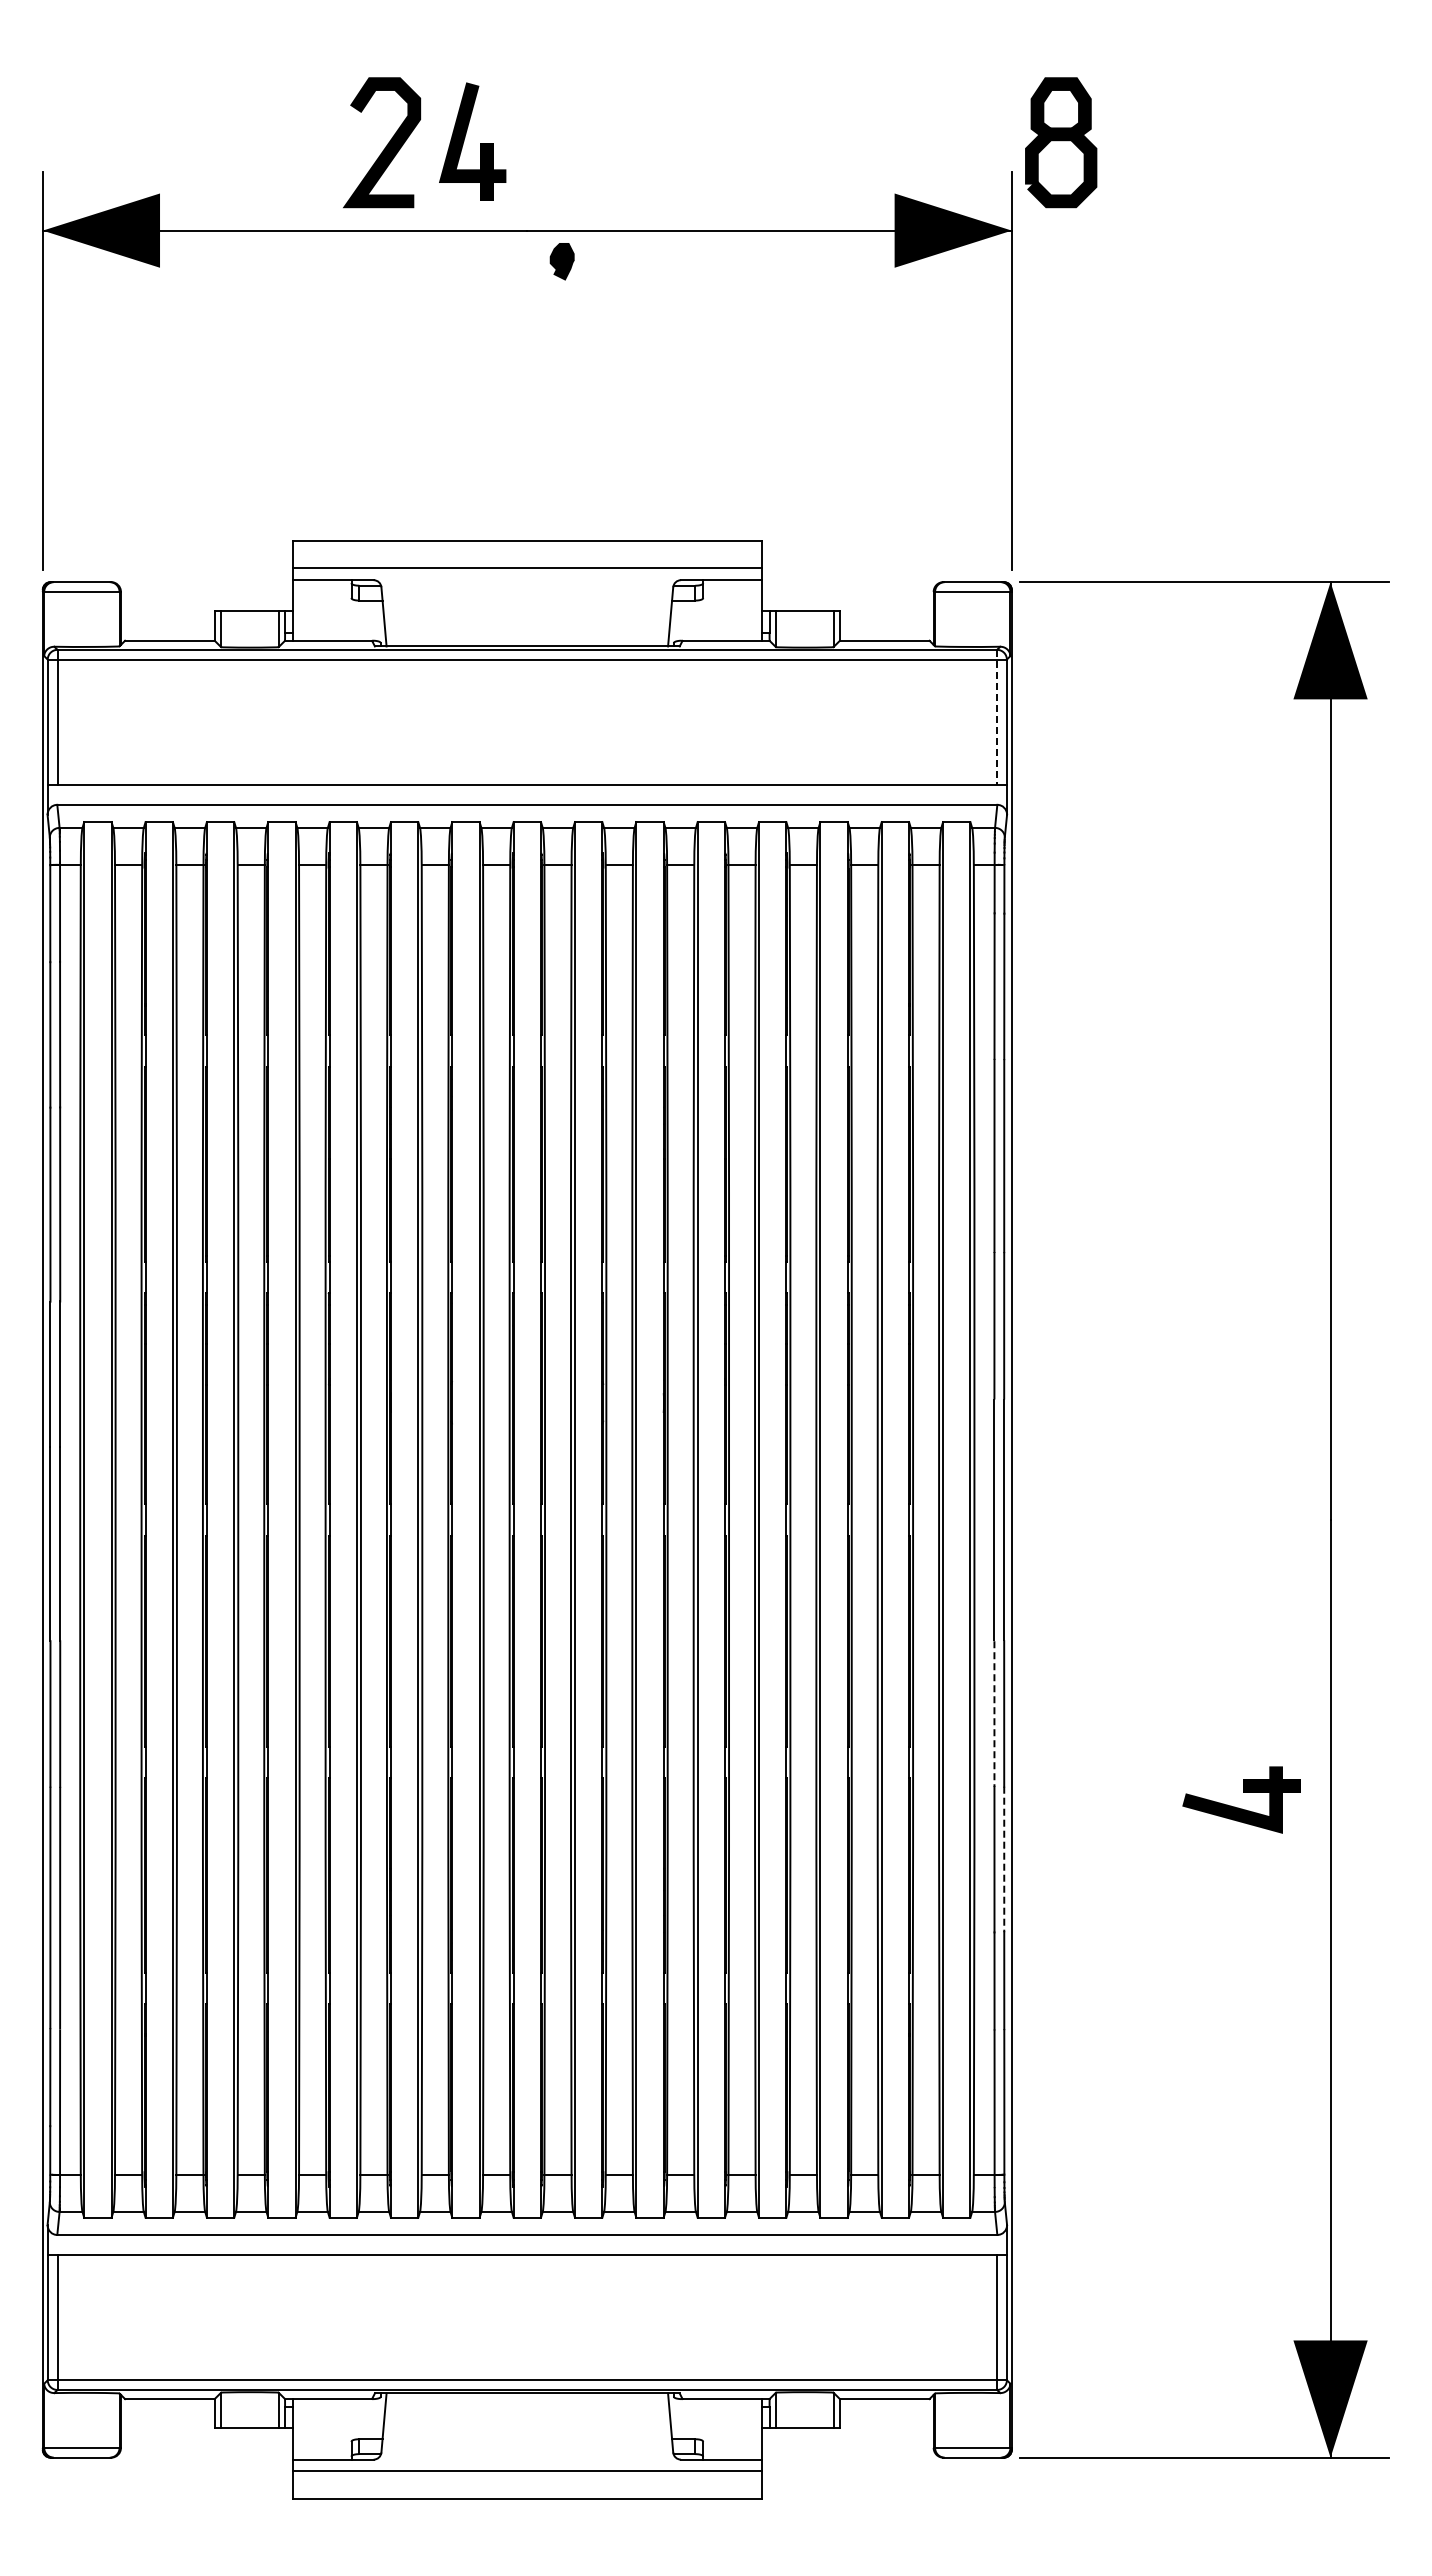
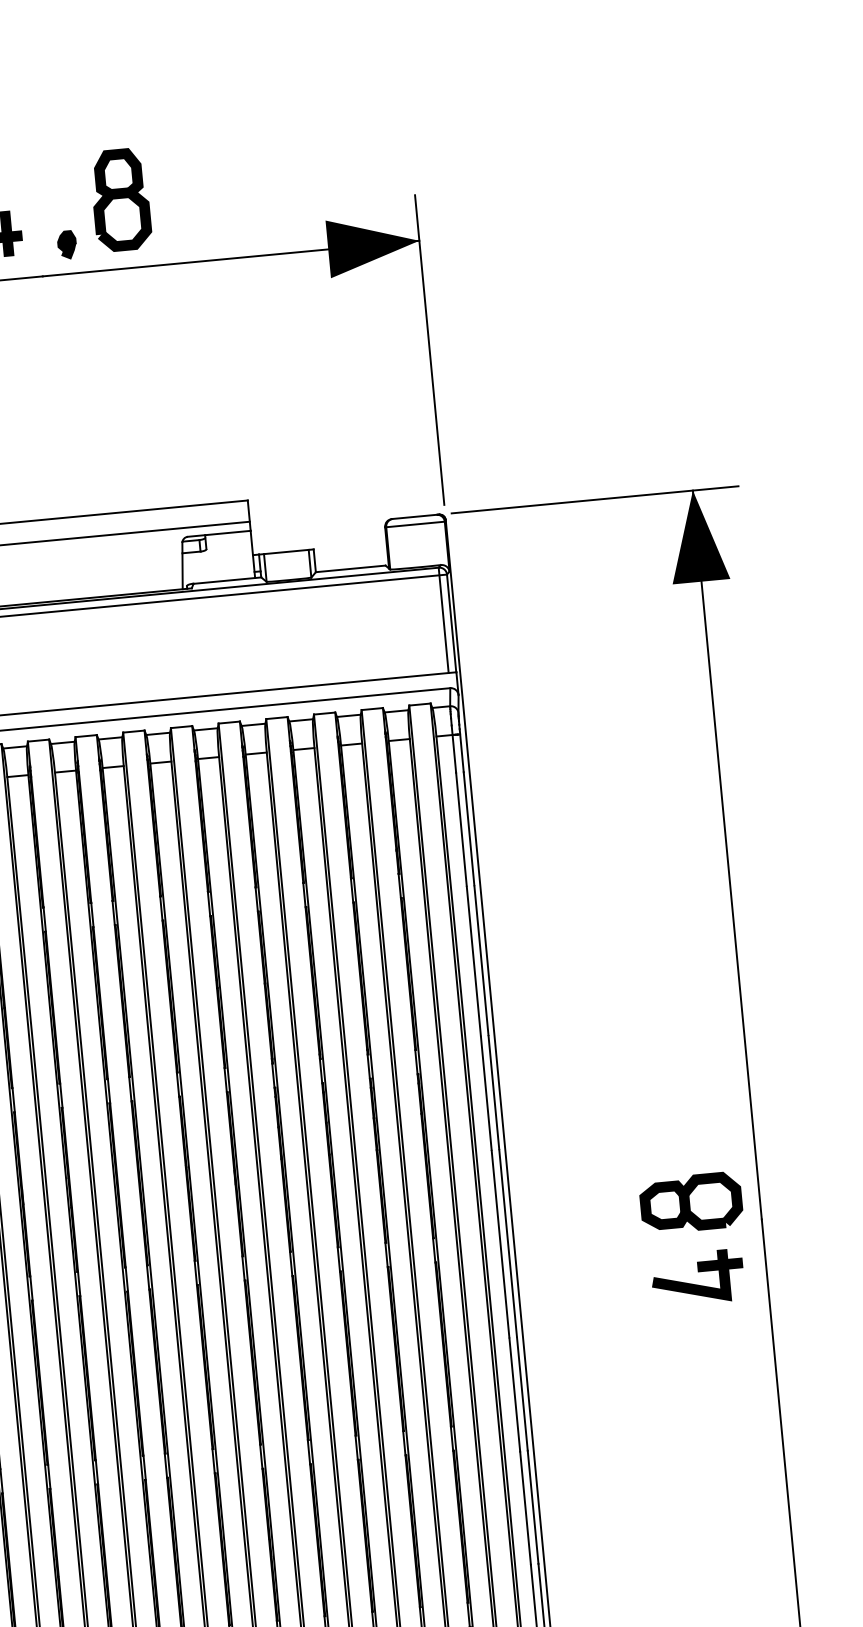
part: (1061, 142) -> (121, 199), moved
part: (561, 261) -> (66, 245), moved
line: (997, 717) -> (443, 620), dashed -> solid
part: (1242, 1490) -> (691, 1203), added
line: (994, 1714) -> (514, 1395), dashed -> solid
part: (1243, 1792) -> (698, 1272), moved
line: (1004, 1859) -> (533, 1507), dashed -> solid

